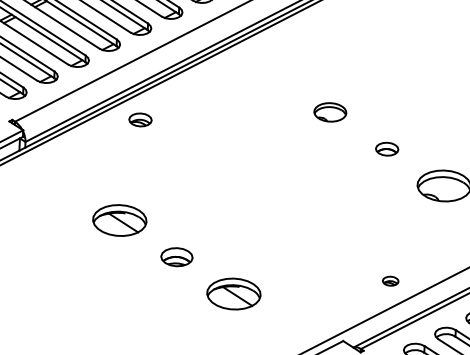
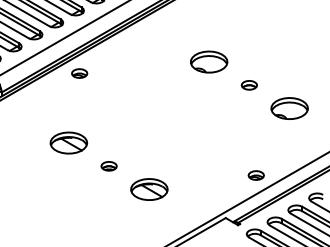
part: (330, 111) -> (209, 61), size x1.67
part: (175, 257) -> (108, 166), size x0.71
part: (389, 281) -> (255, 175), size x1.43

